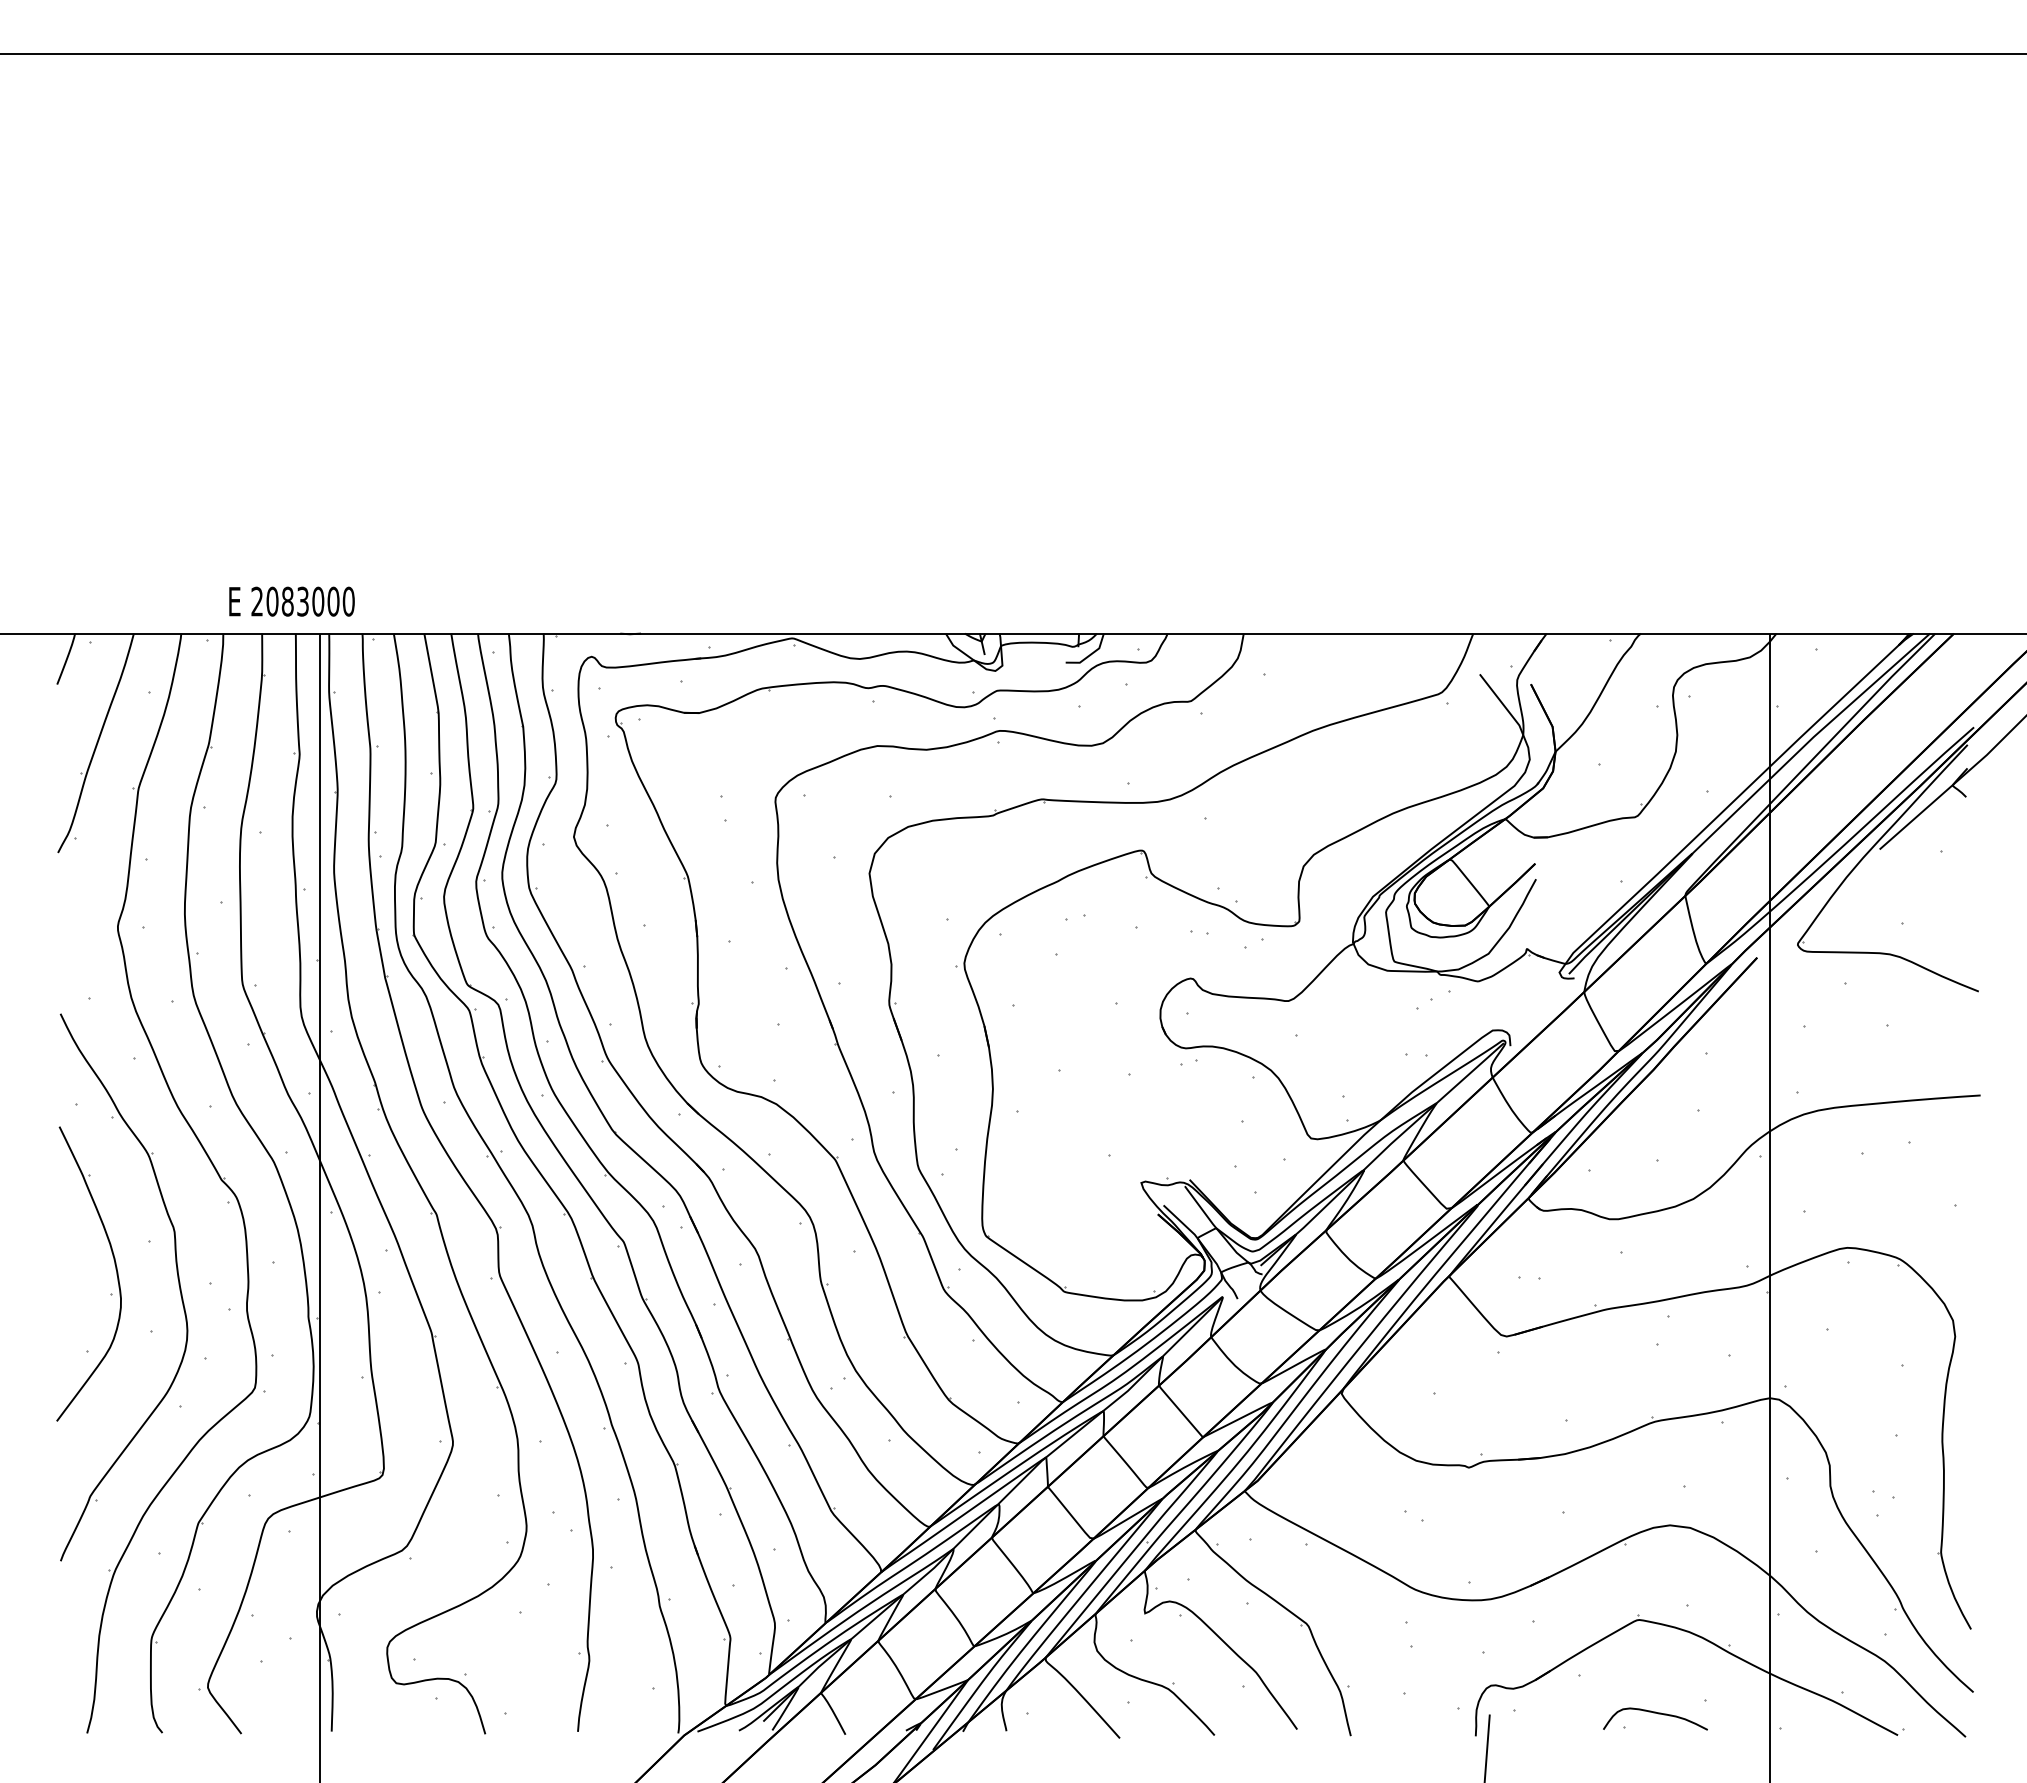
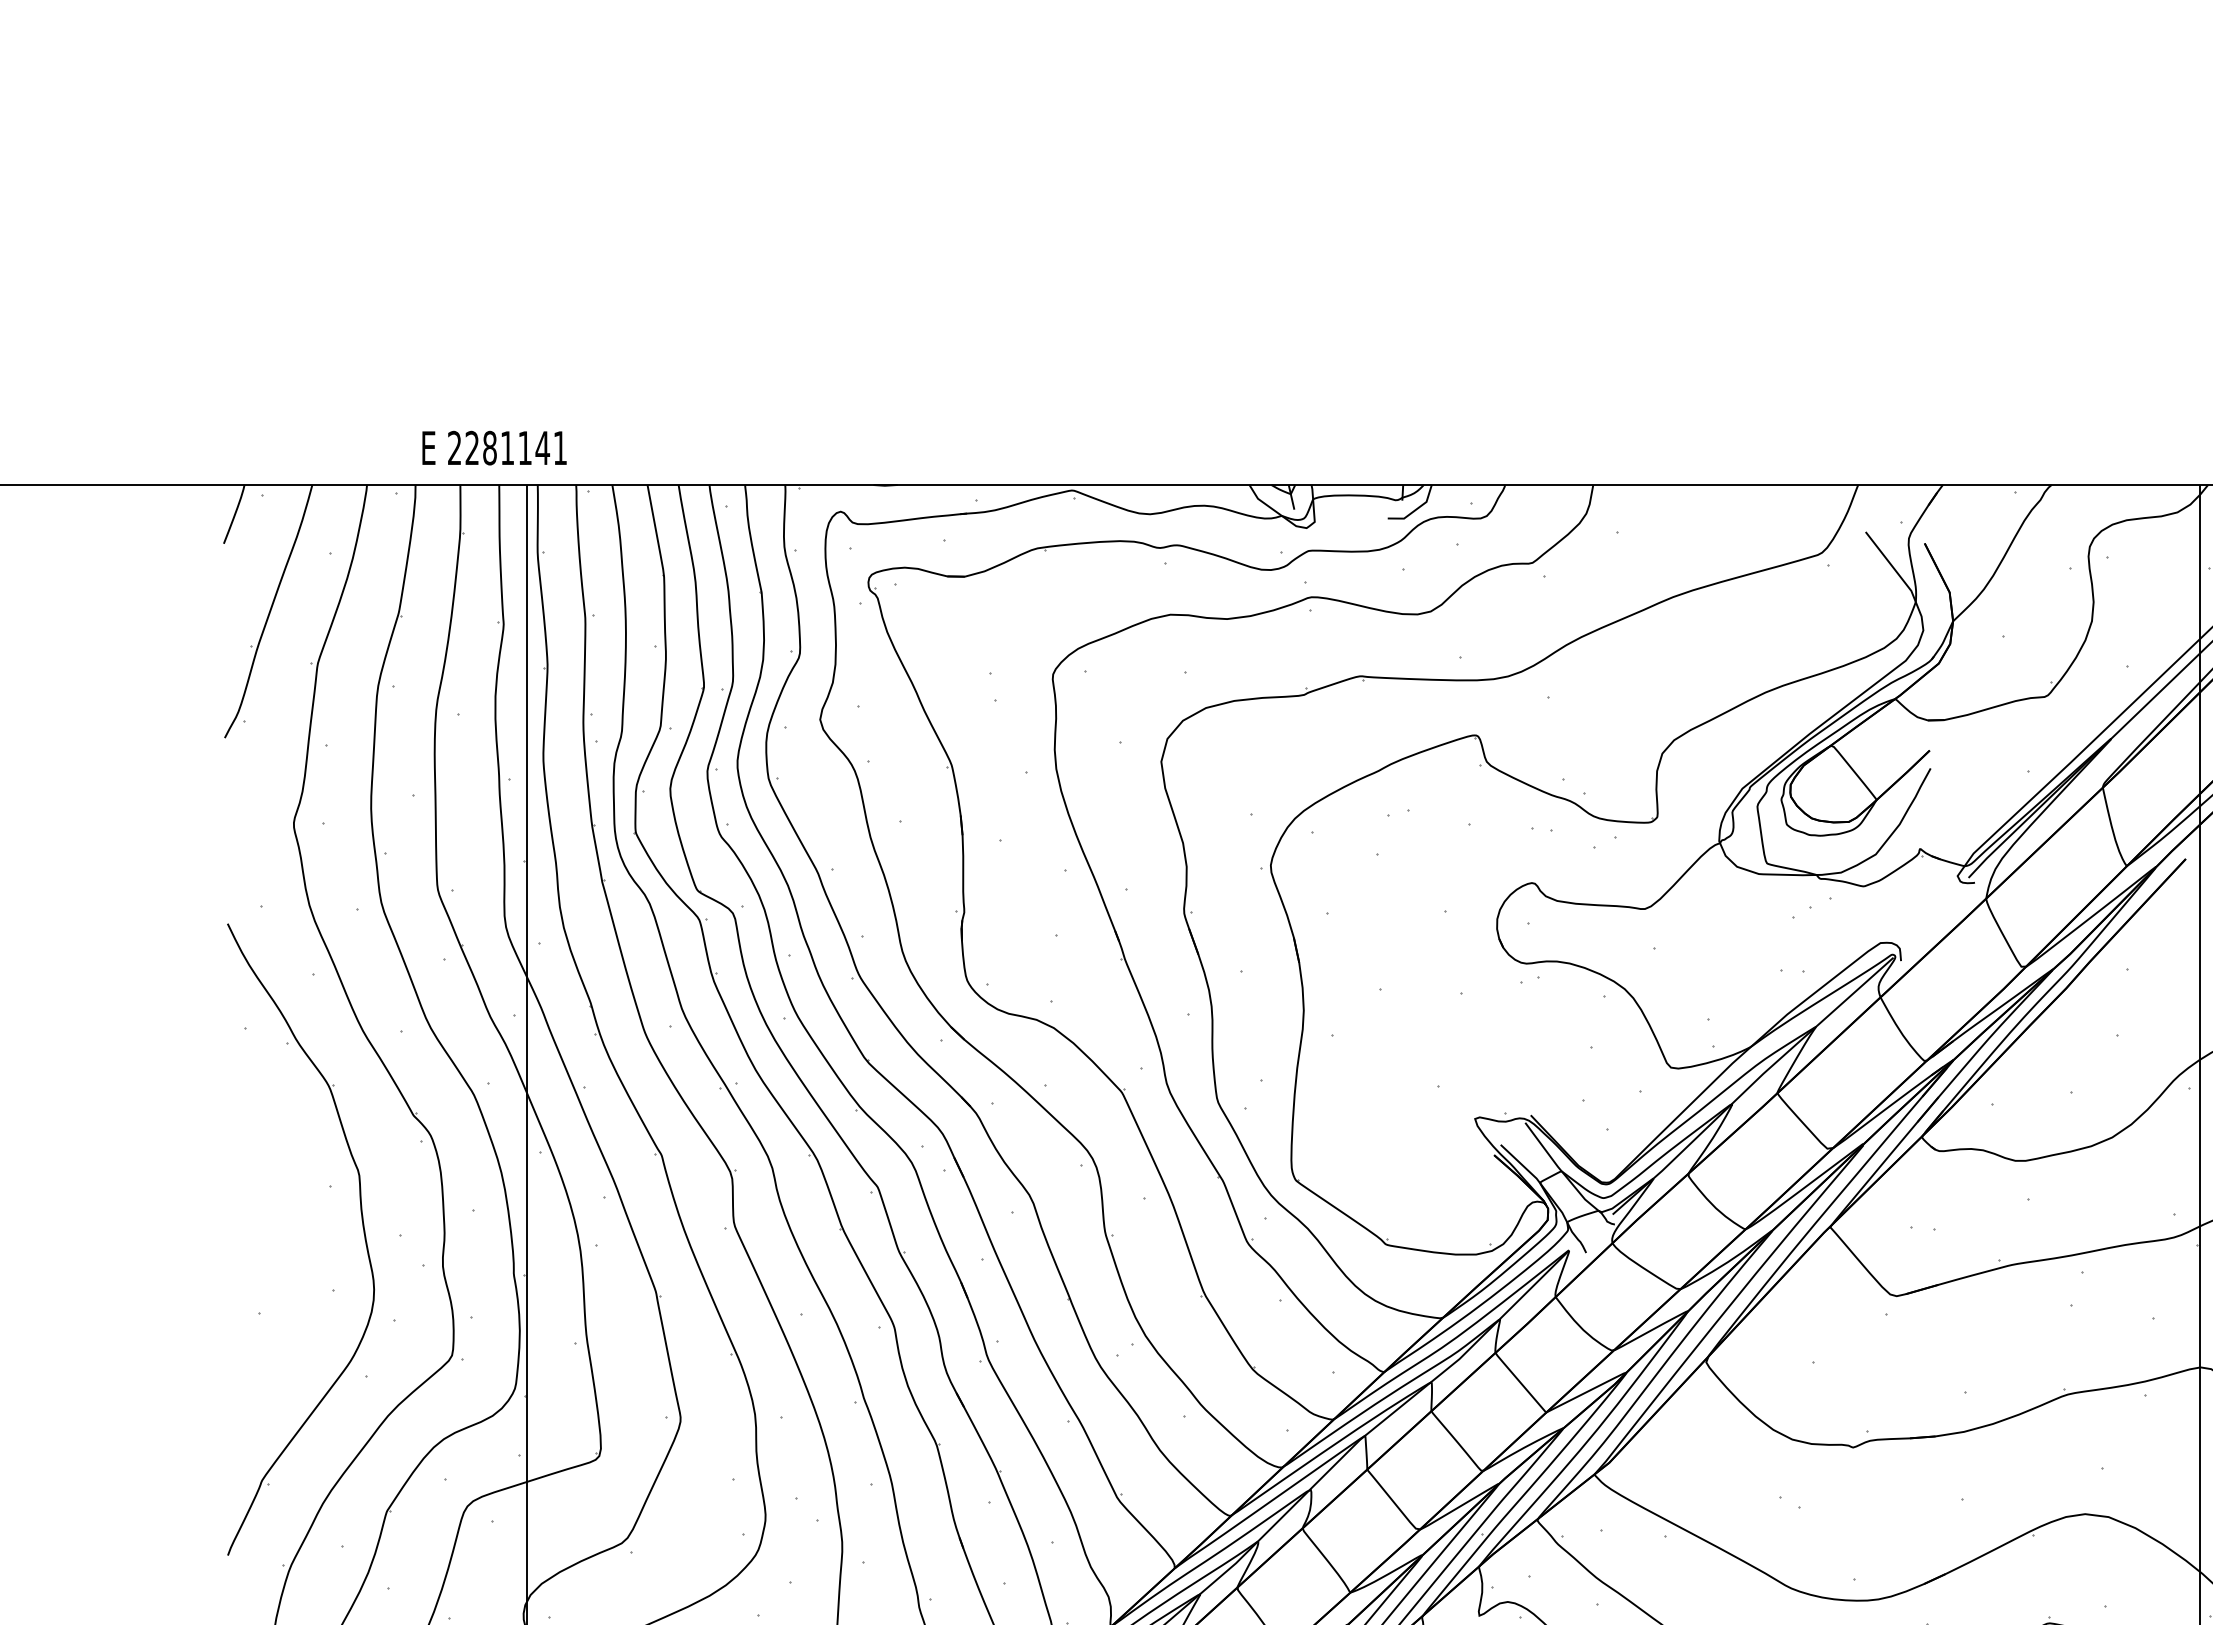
text: (310, 601) -> (516, 447), 2083000 -> 2281141
part: (115, 1269) -> (291, 1218), removed

